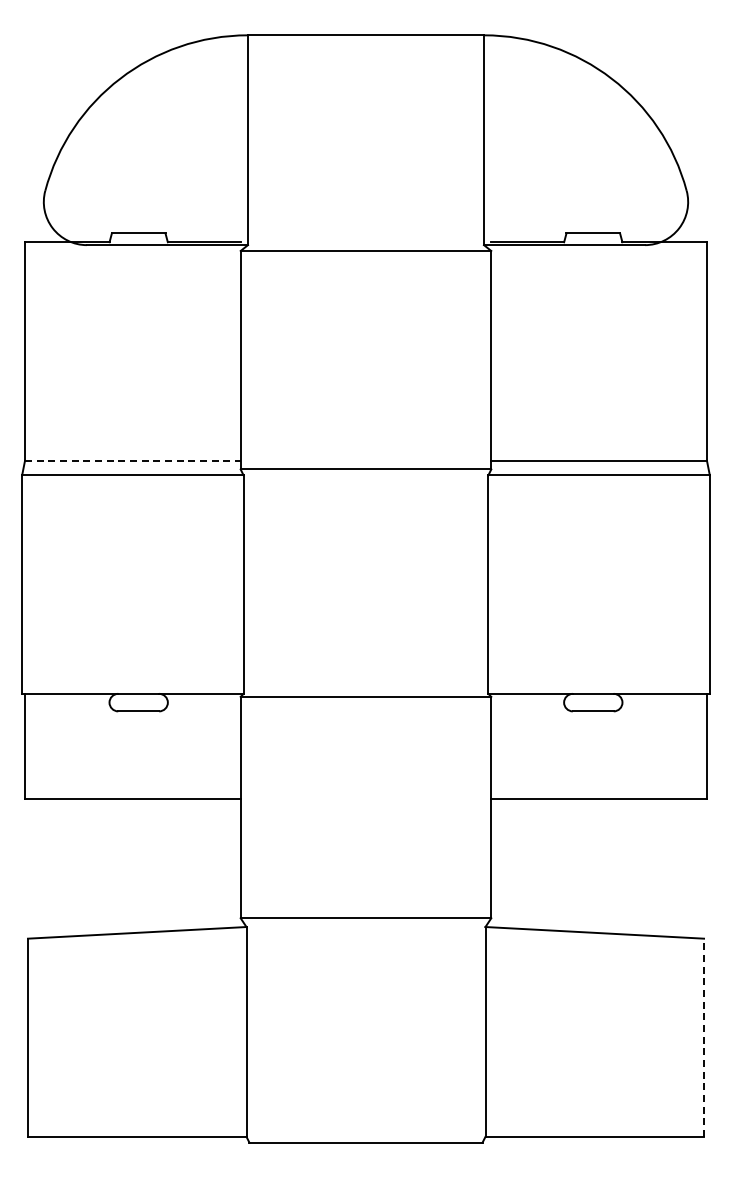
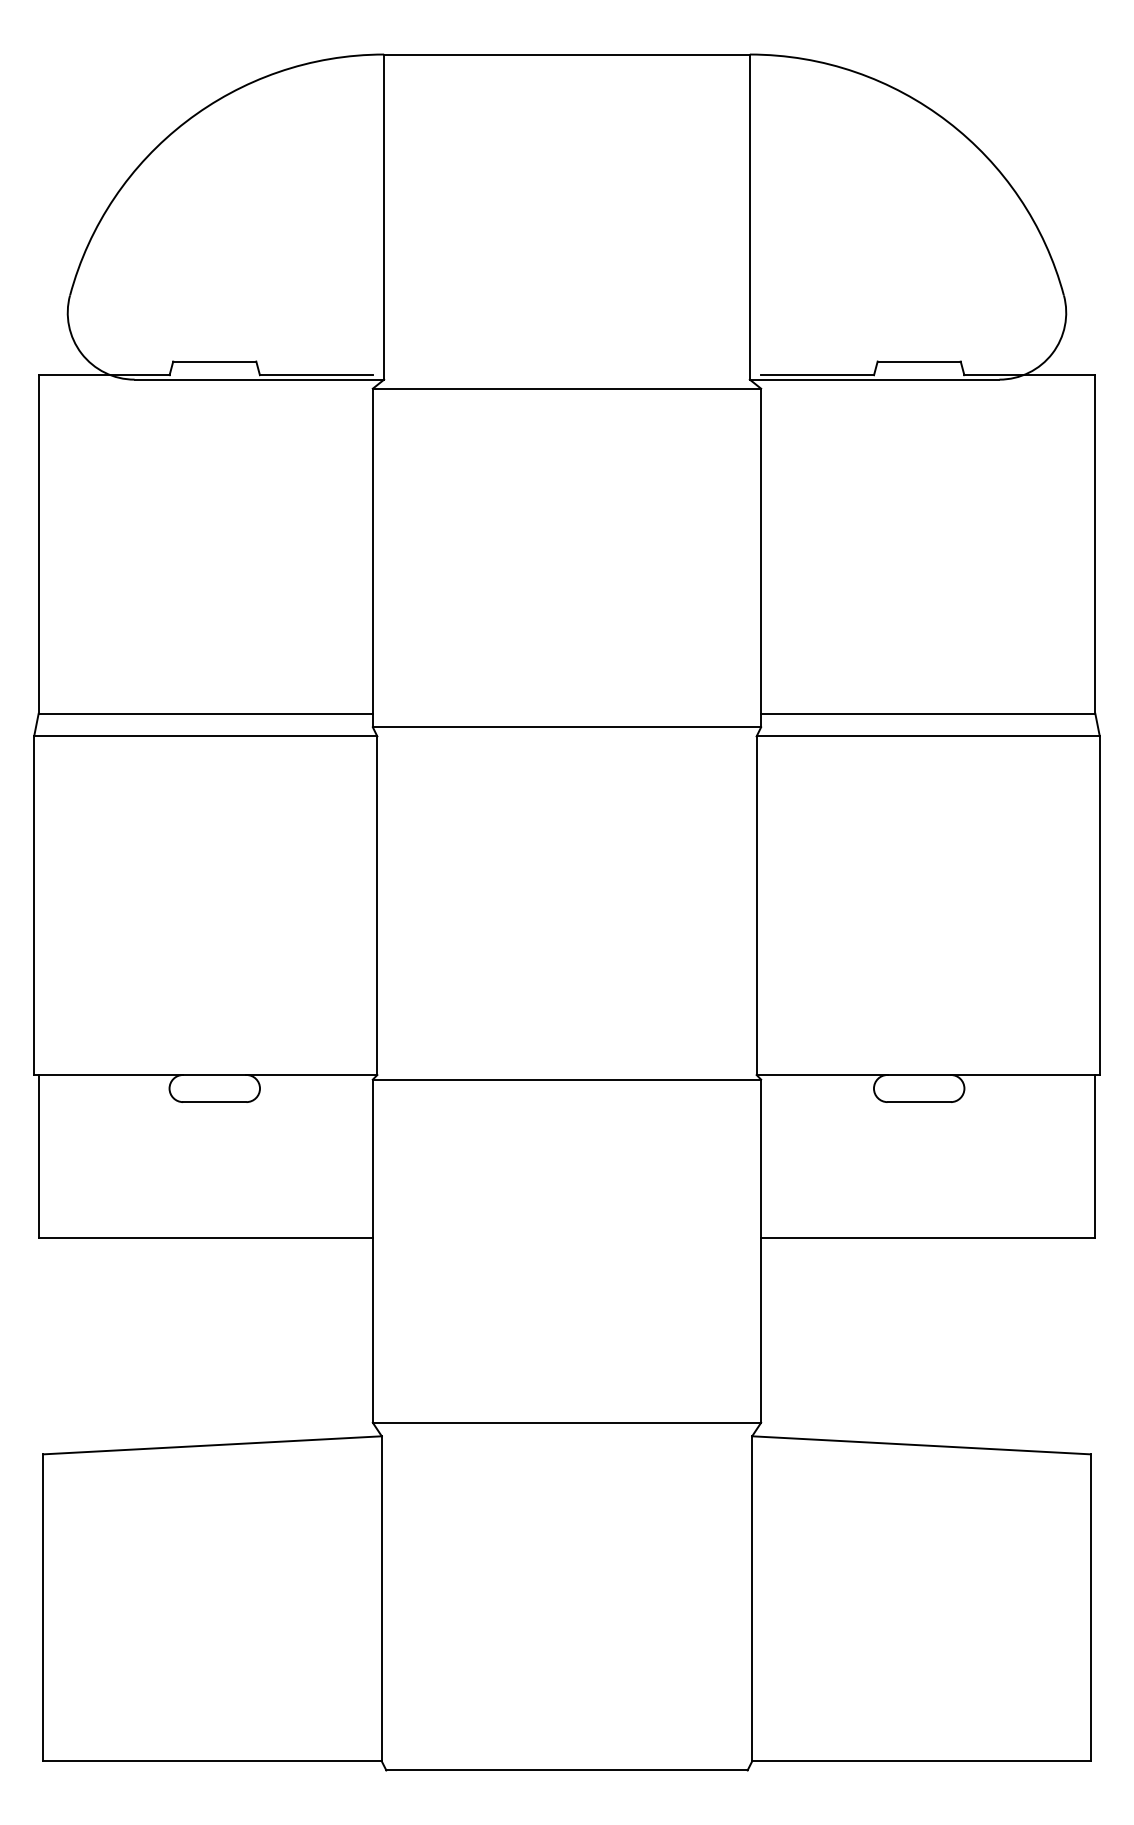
line: (132, 460) -> (205, 713), dashed -> solid
line: (704, 1037) -> (1091, 1607), dashed -> solid

